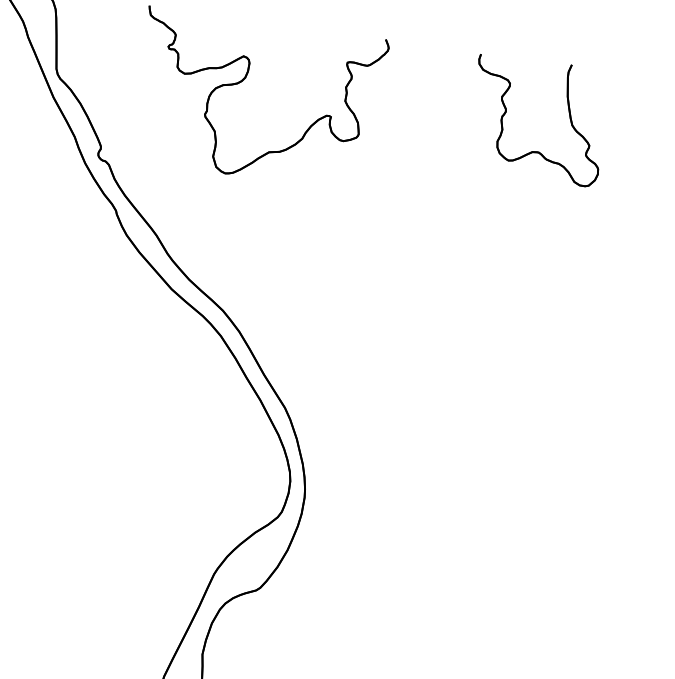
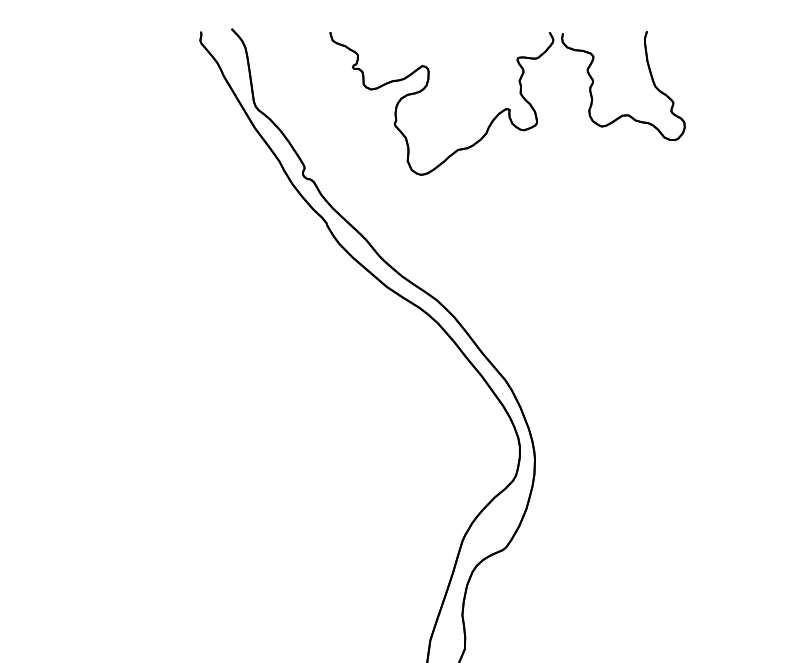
part: (569, 118) -> (651, 80), moved

